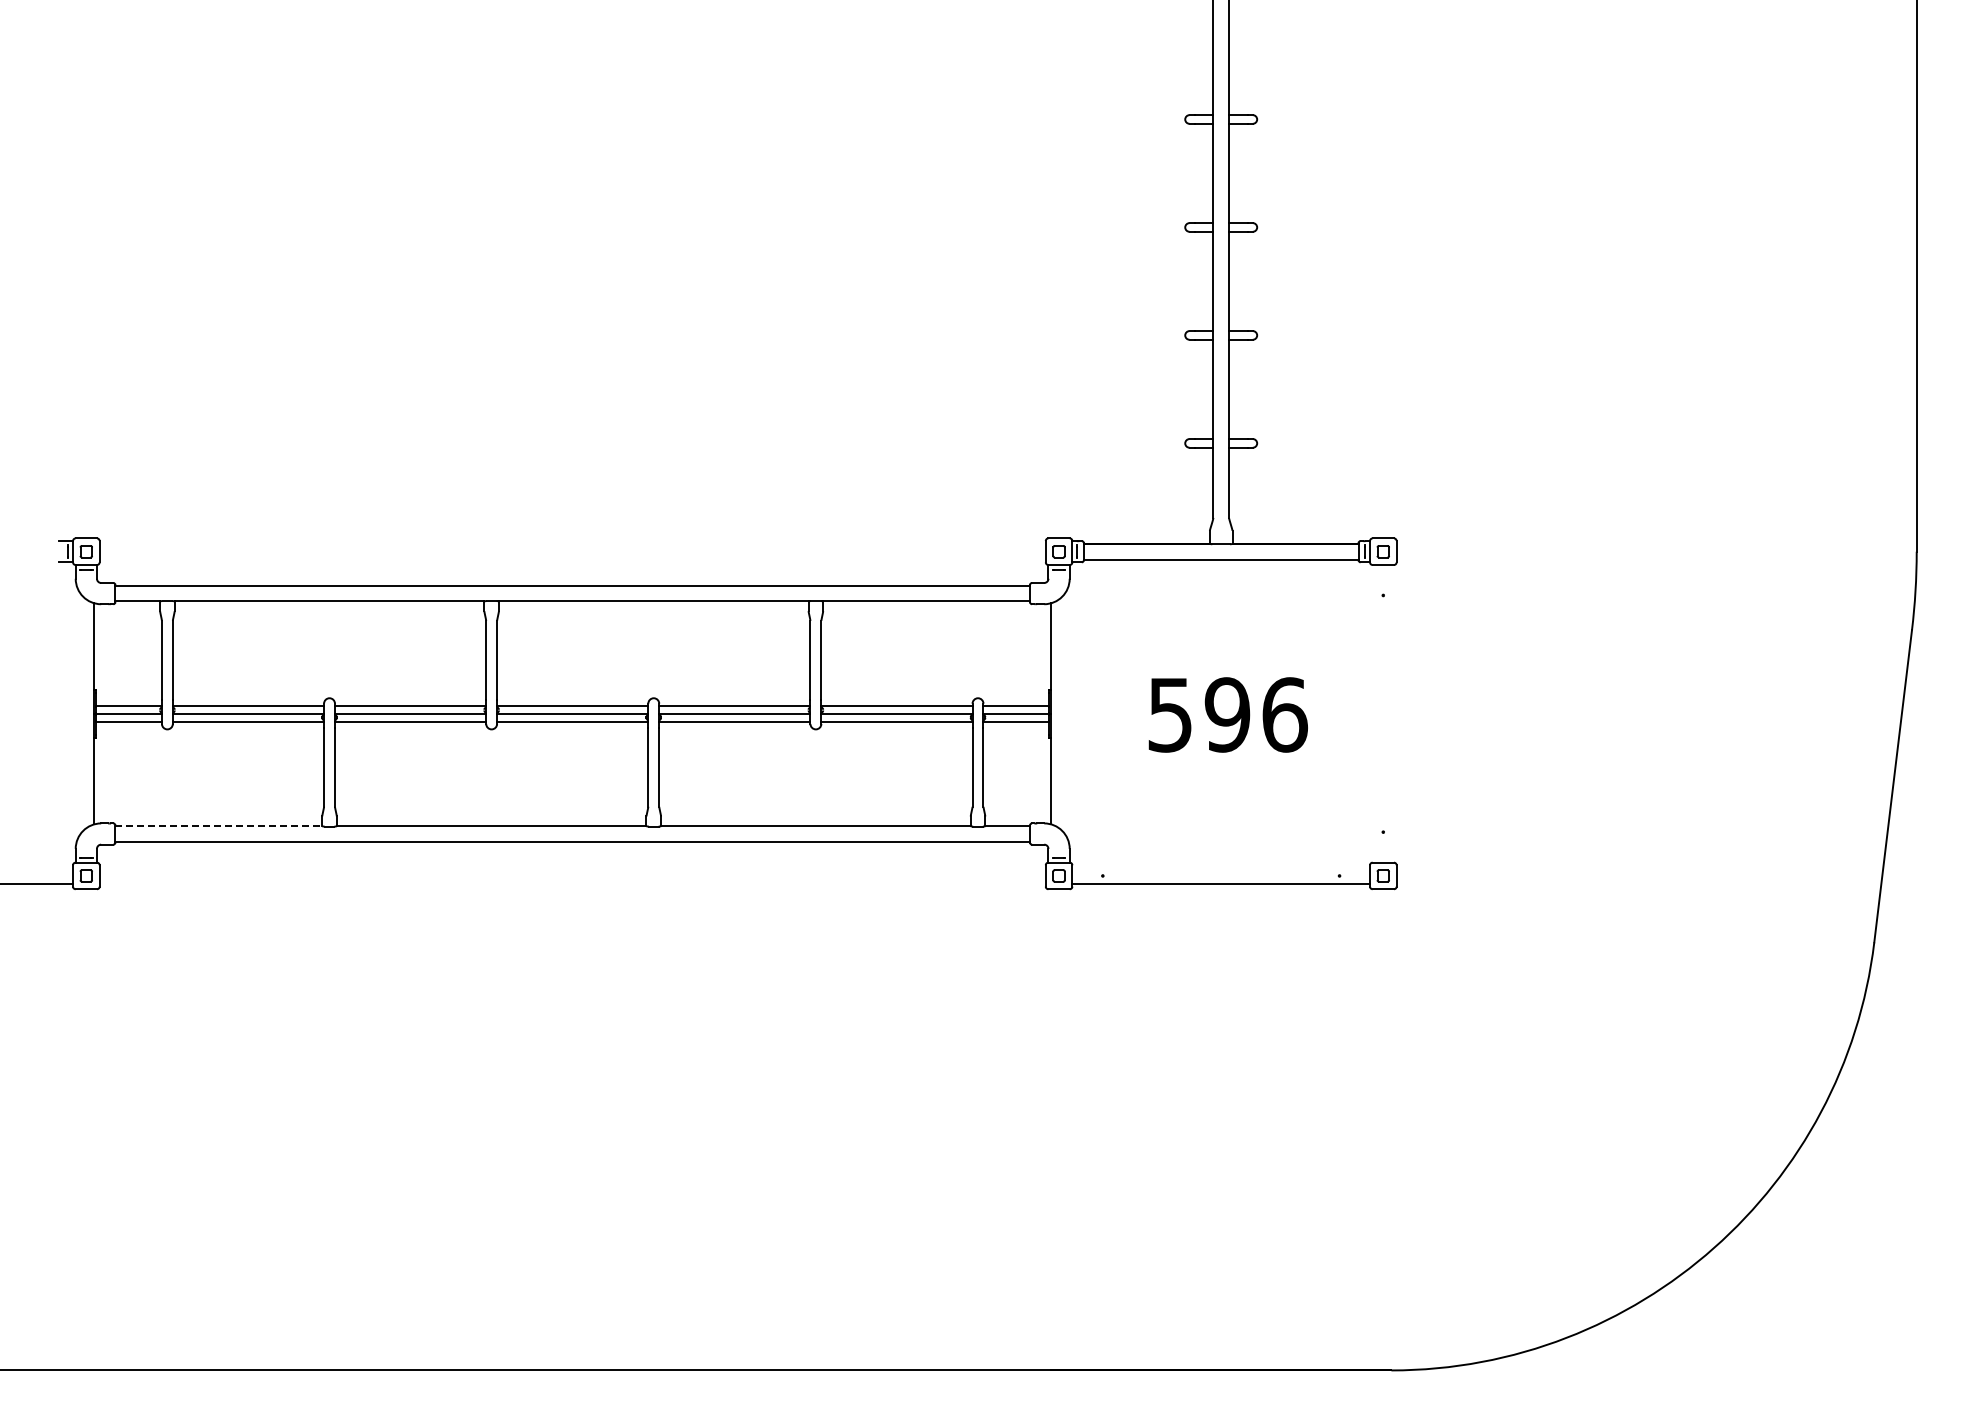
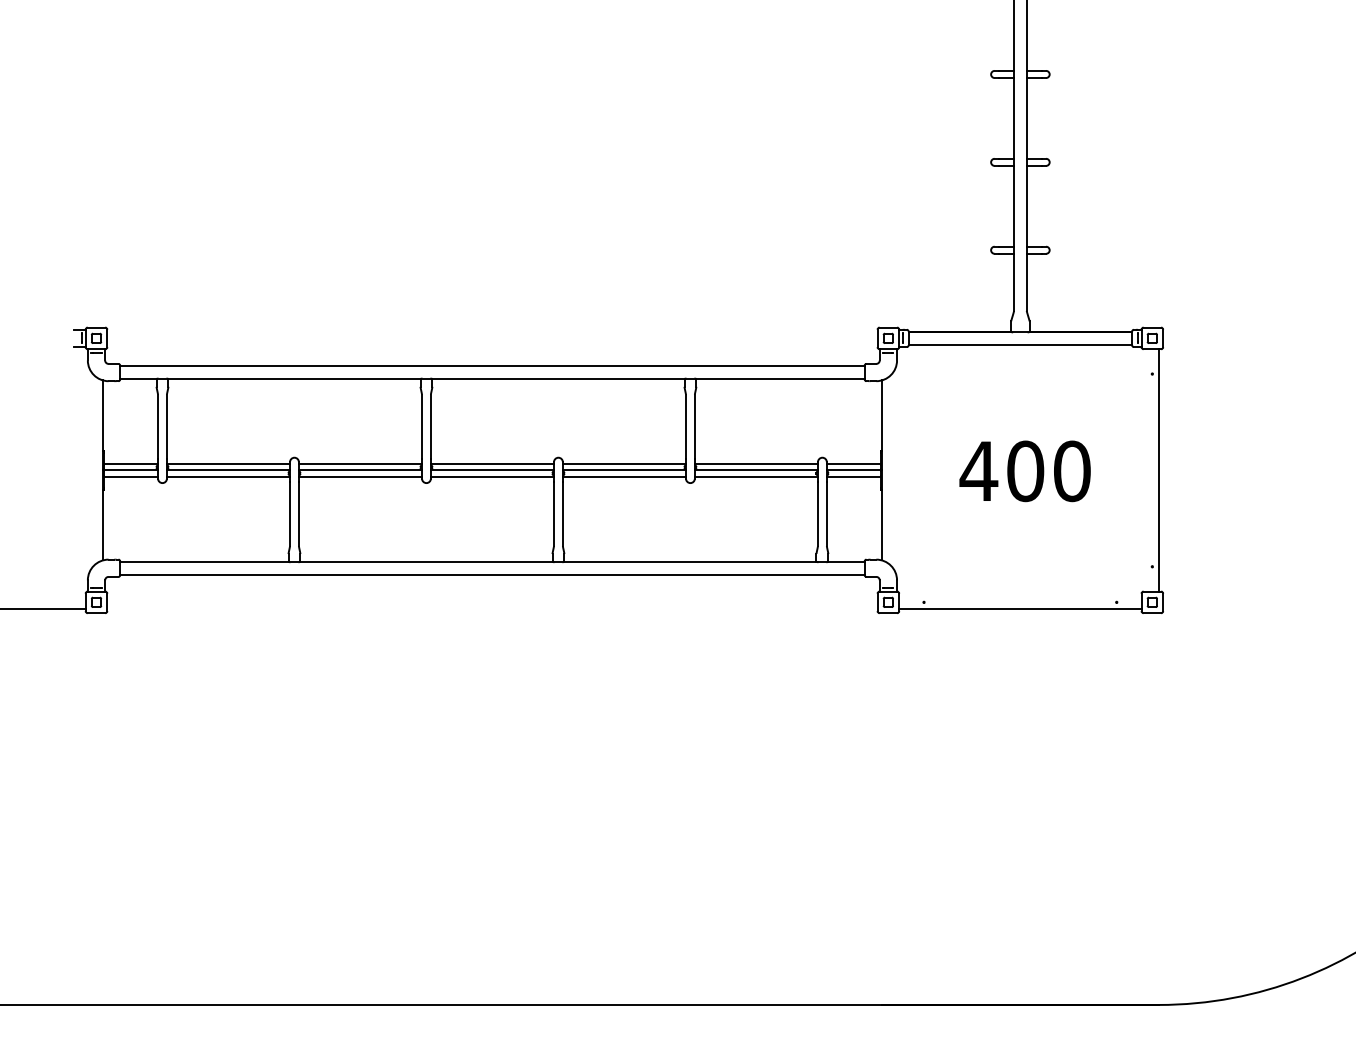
line: (1391, 713) -> (1159, 470), added
text: (1226, 714) -> (1024, 470), 596 -> 400
line: (219, 826) -> (204, 562), dashed -> solid

